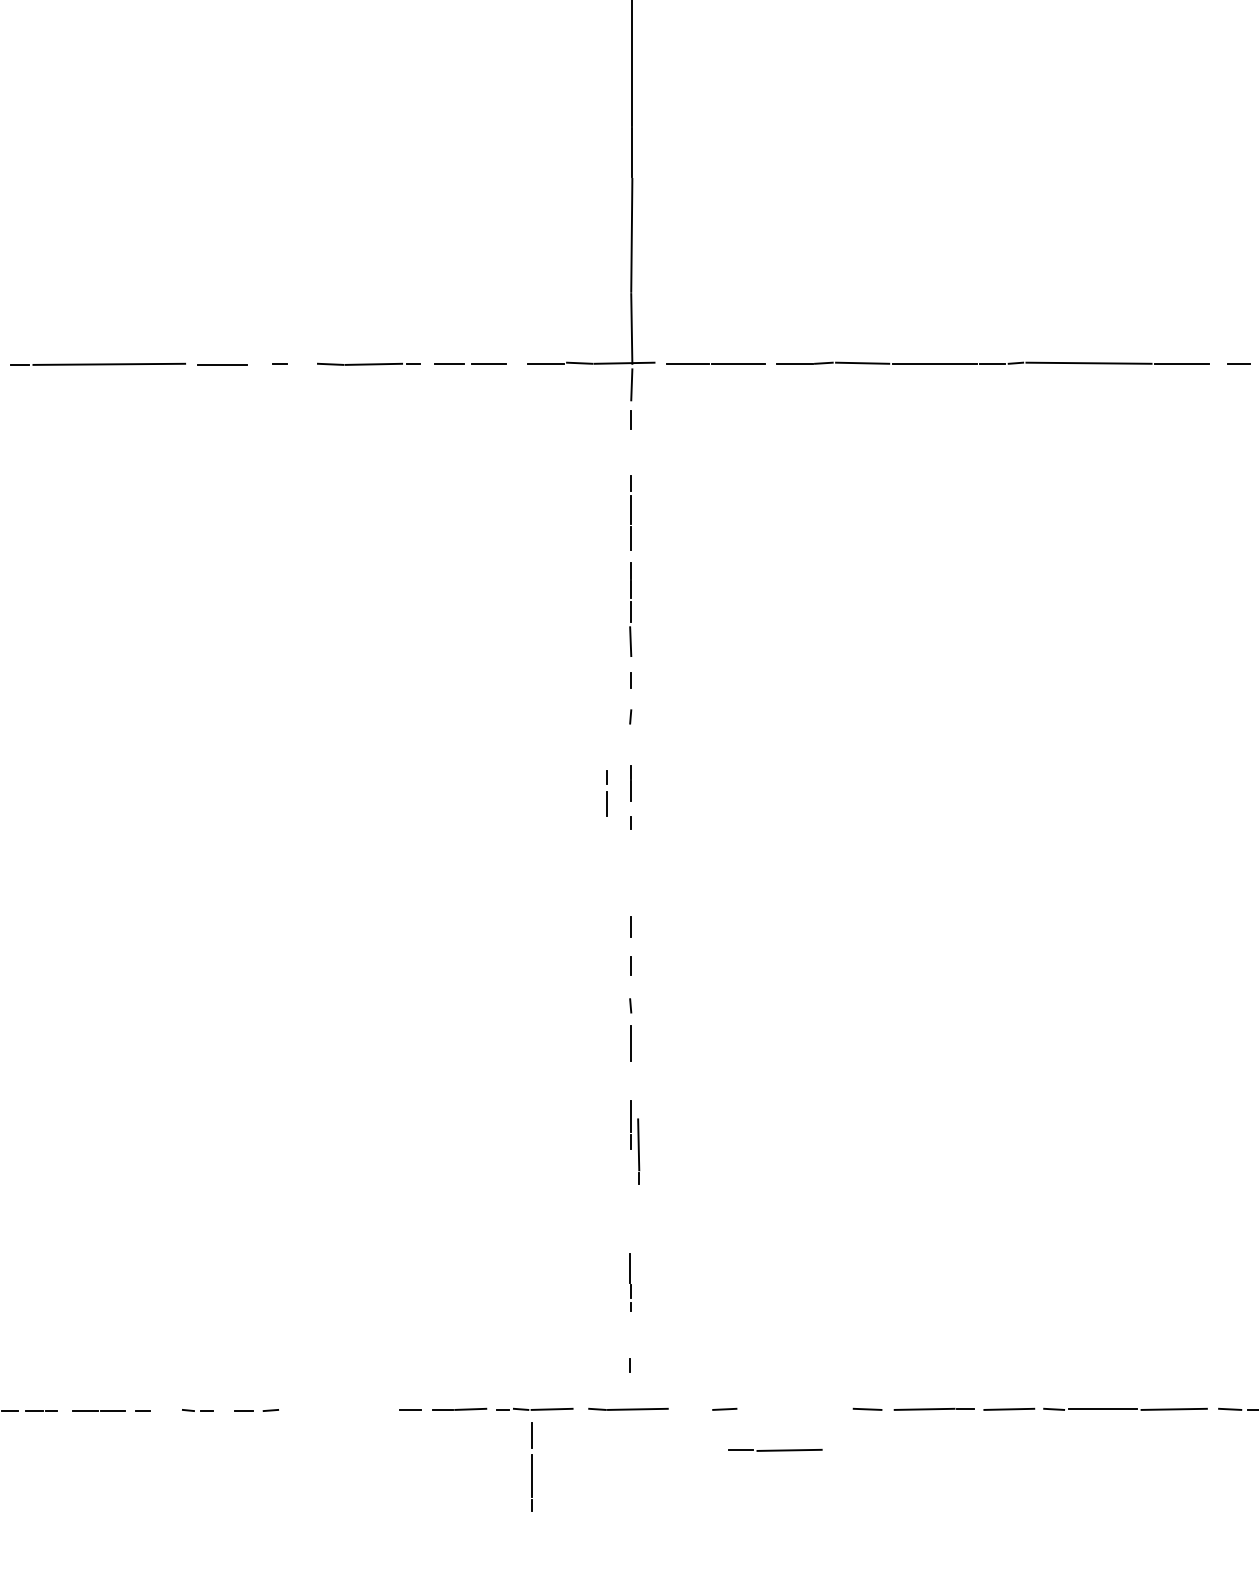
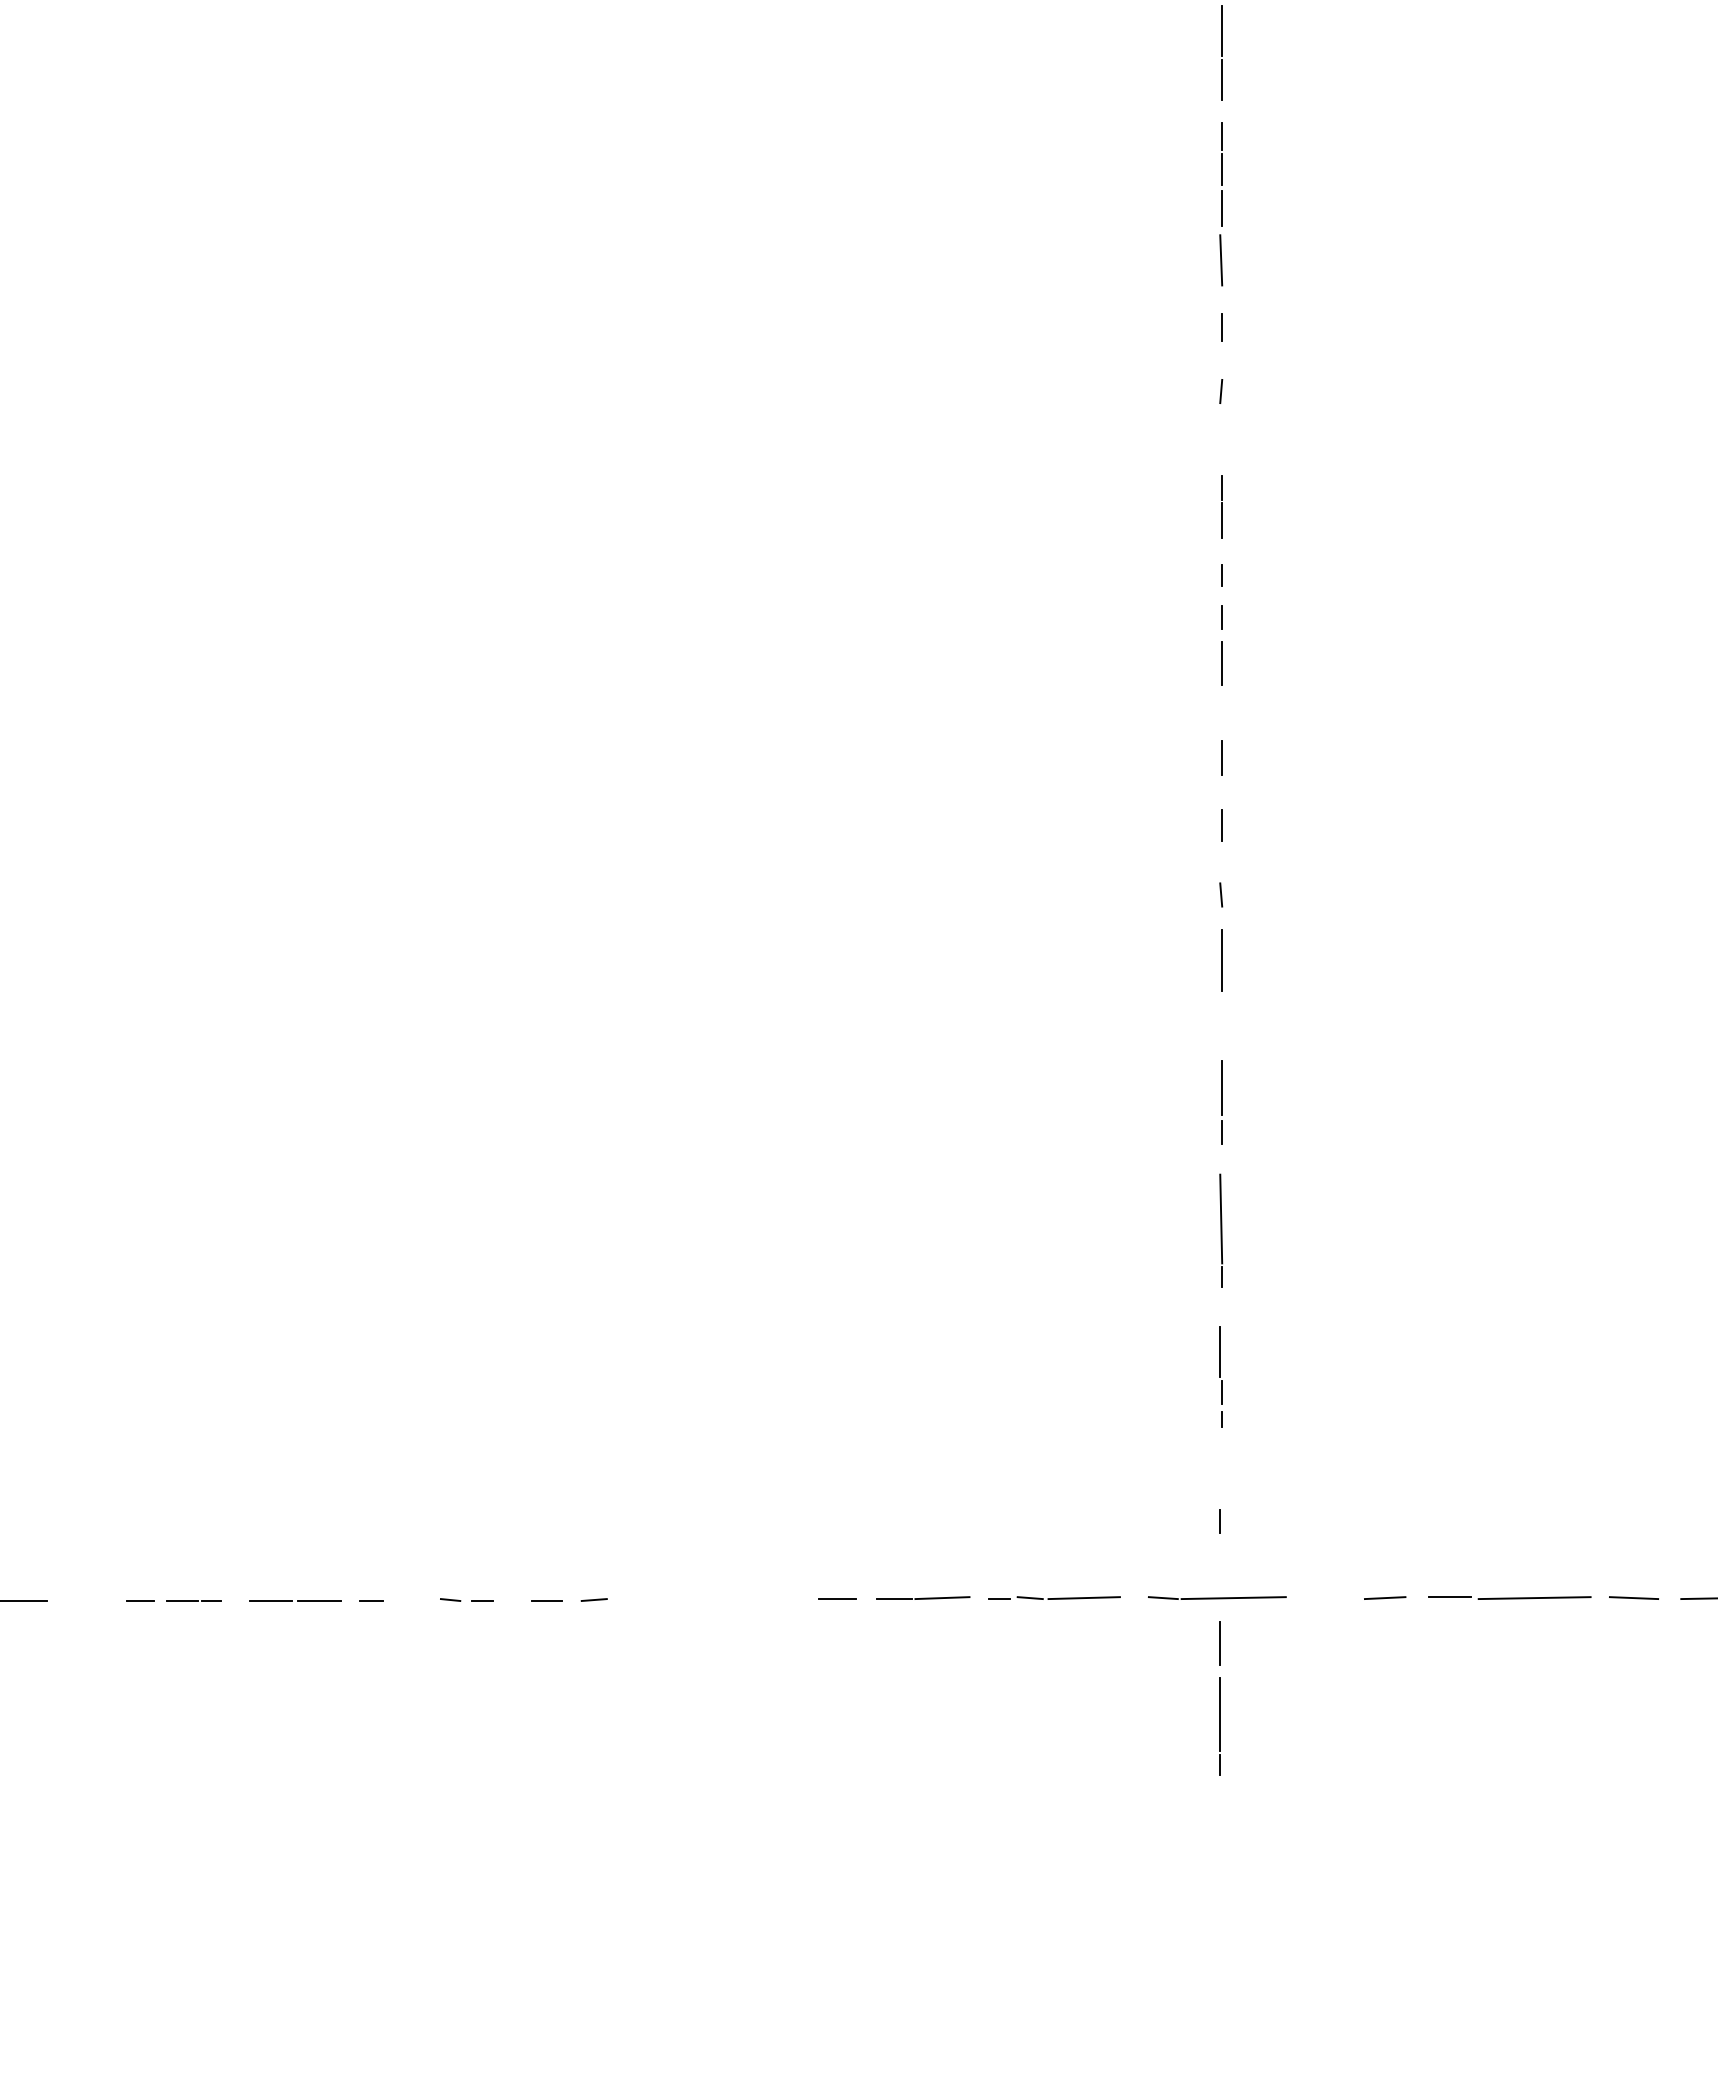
line: (606, 793) -> (1220, 645), moved
line: (638, 1151) -> (1220, 1230), moved
part: (775, 1449) -> (1510, 1596), moved
line: (531, 1466) -> (1219, 1697), moved

